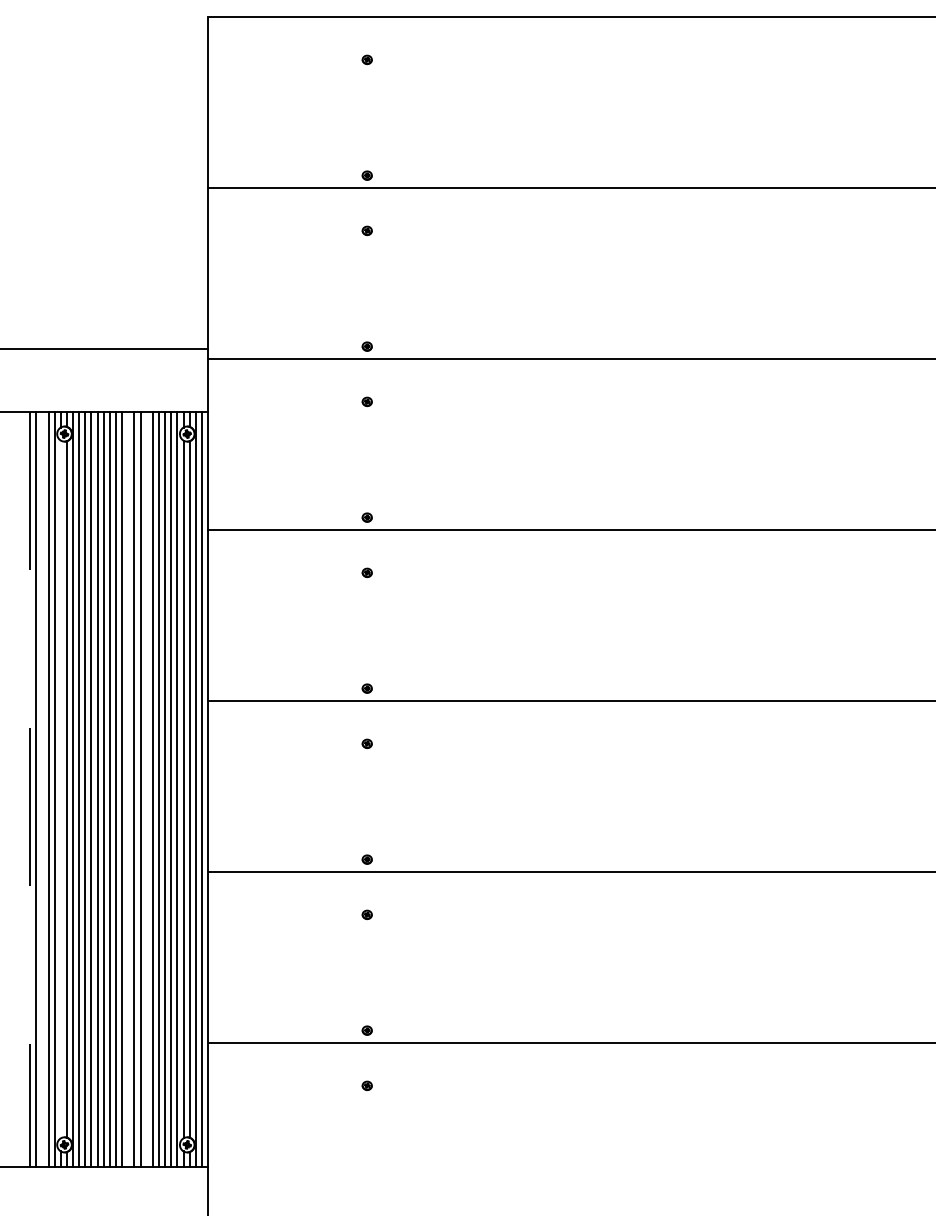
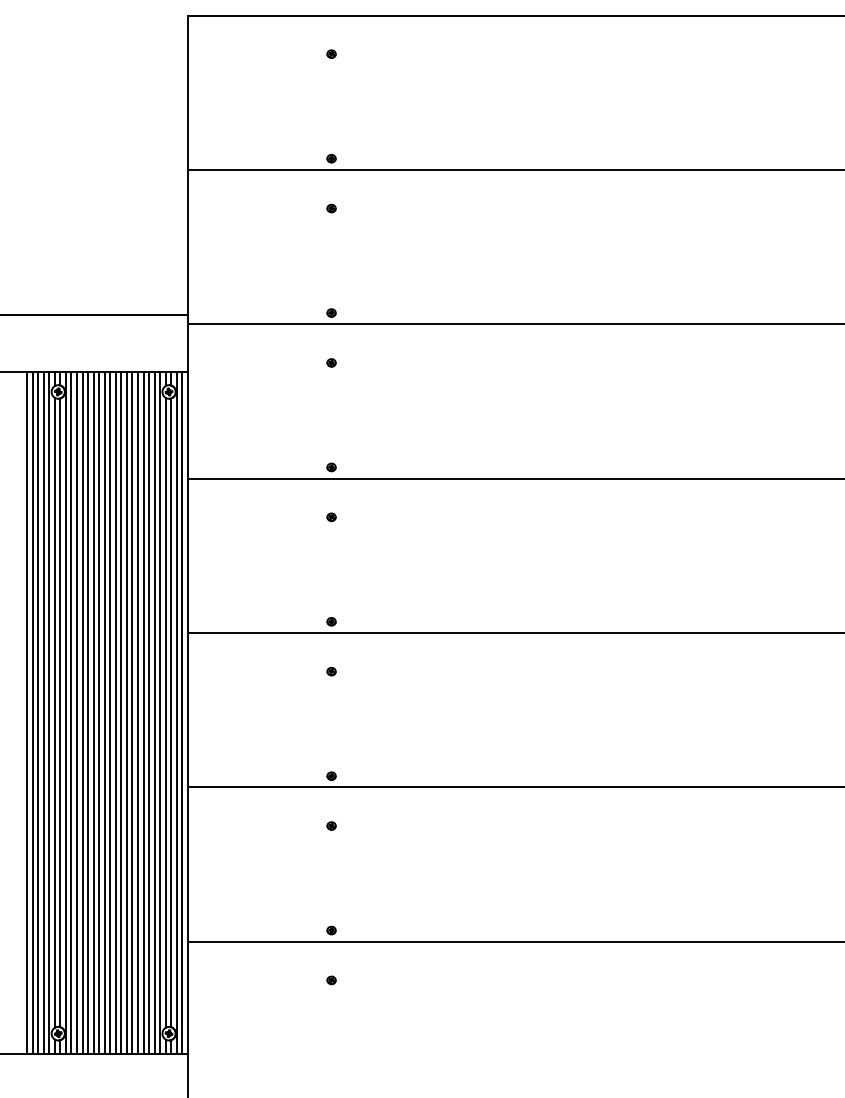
line: (30, 789) -> (27, 712), dashed -> solid
line: (42, 789) -> (38, 712), added
line: (60, 789) -> (54, 712), added
line: (127, 789) -> (115, 712), added
line: (146, 789) -> (132, 712), added

